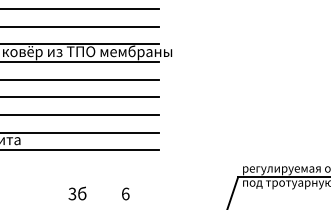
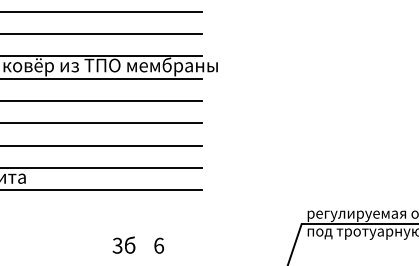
text: (77, 193) -> (123, 244), moved

